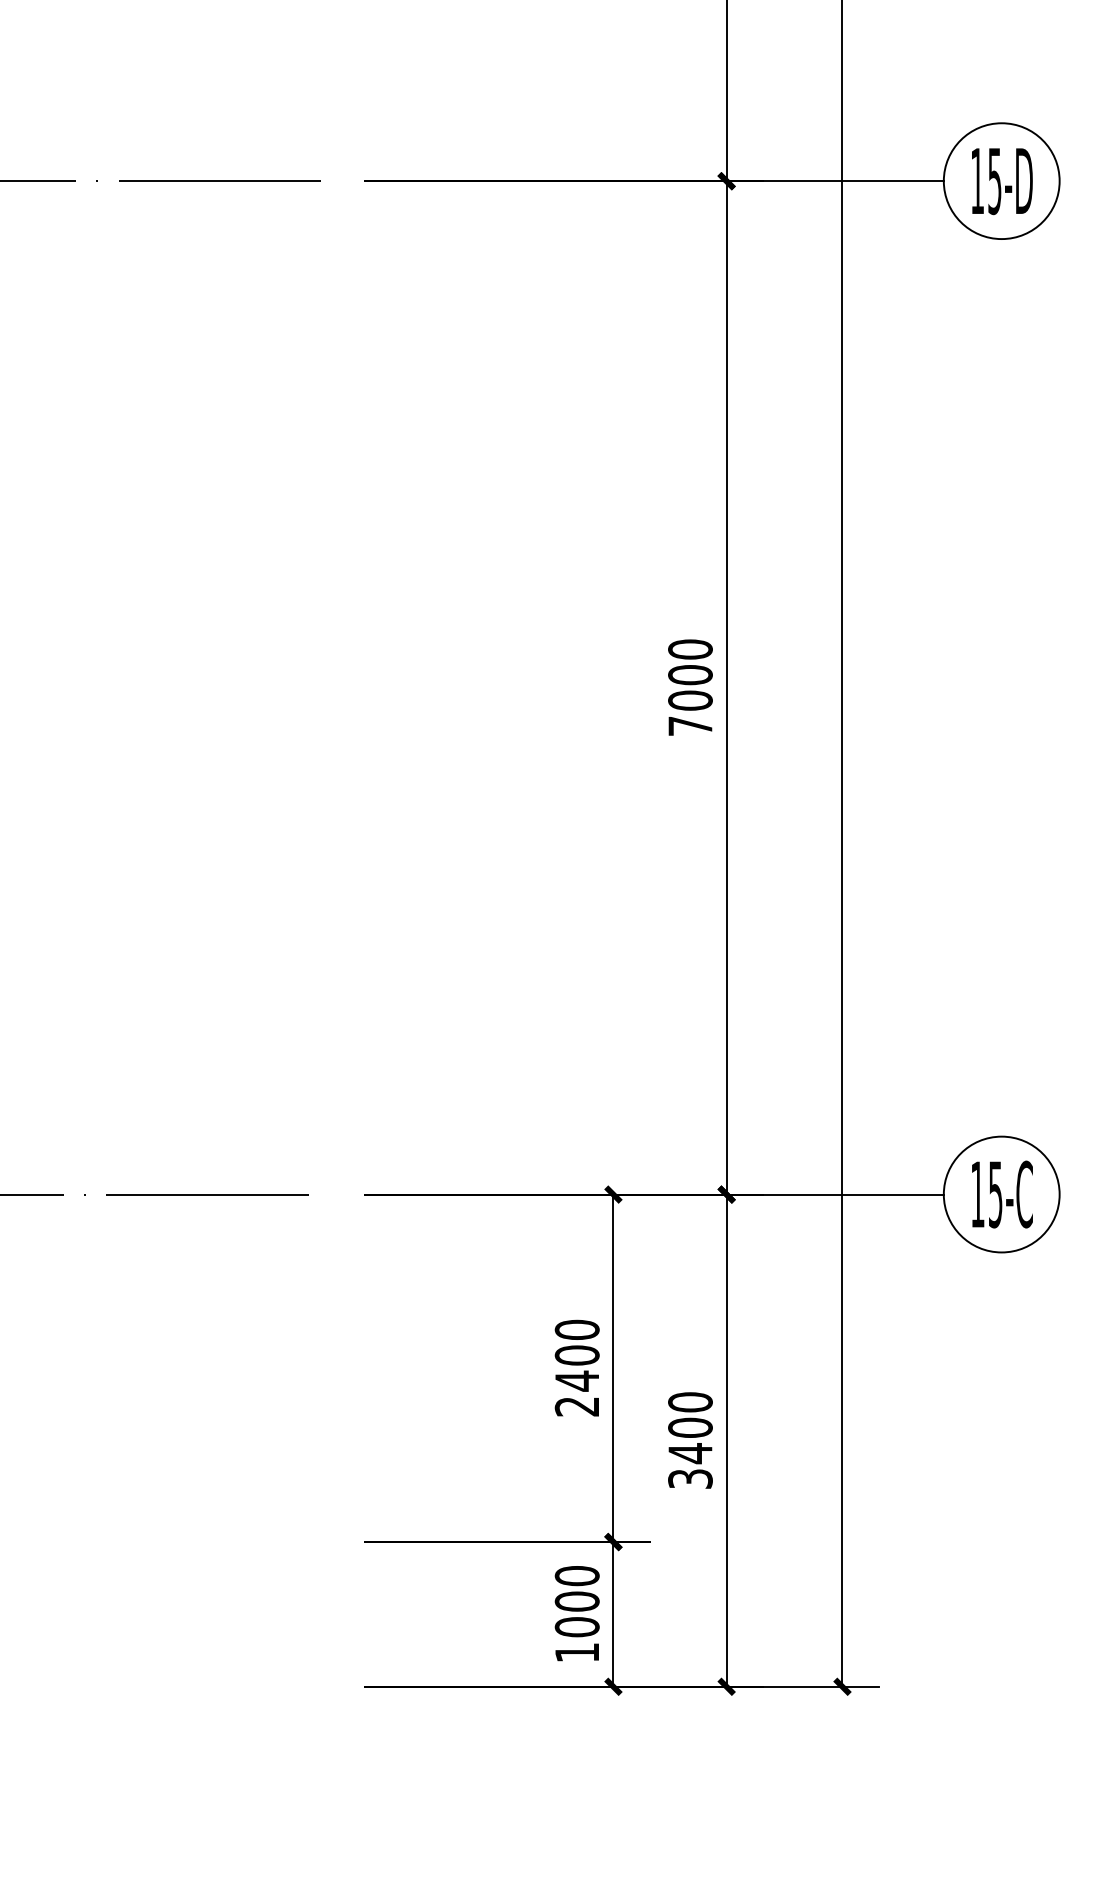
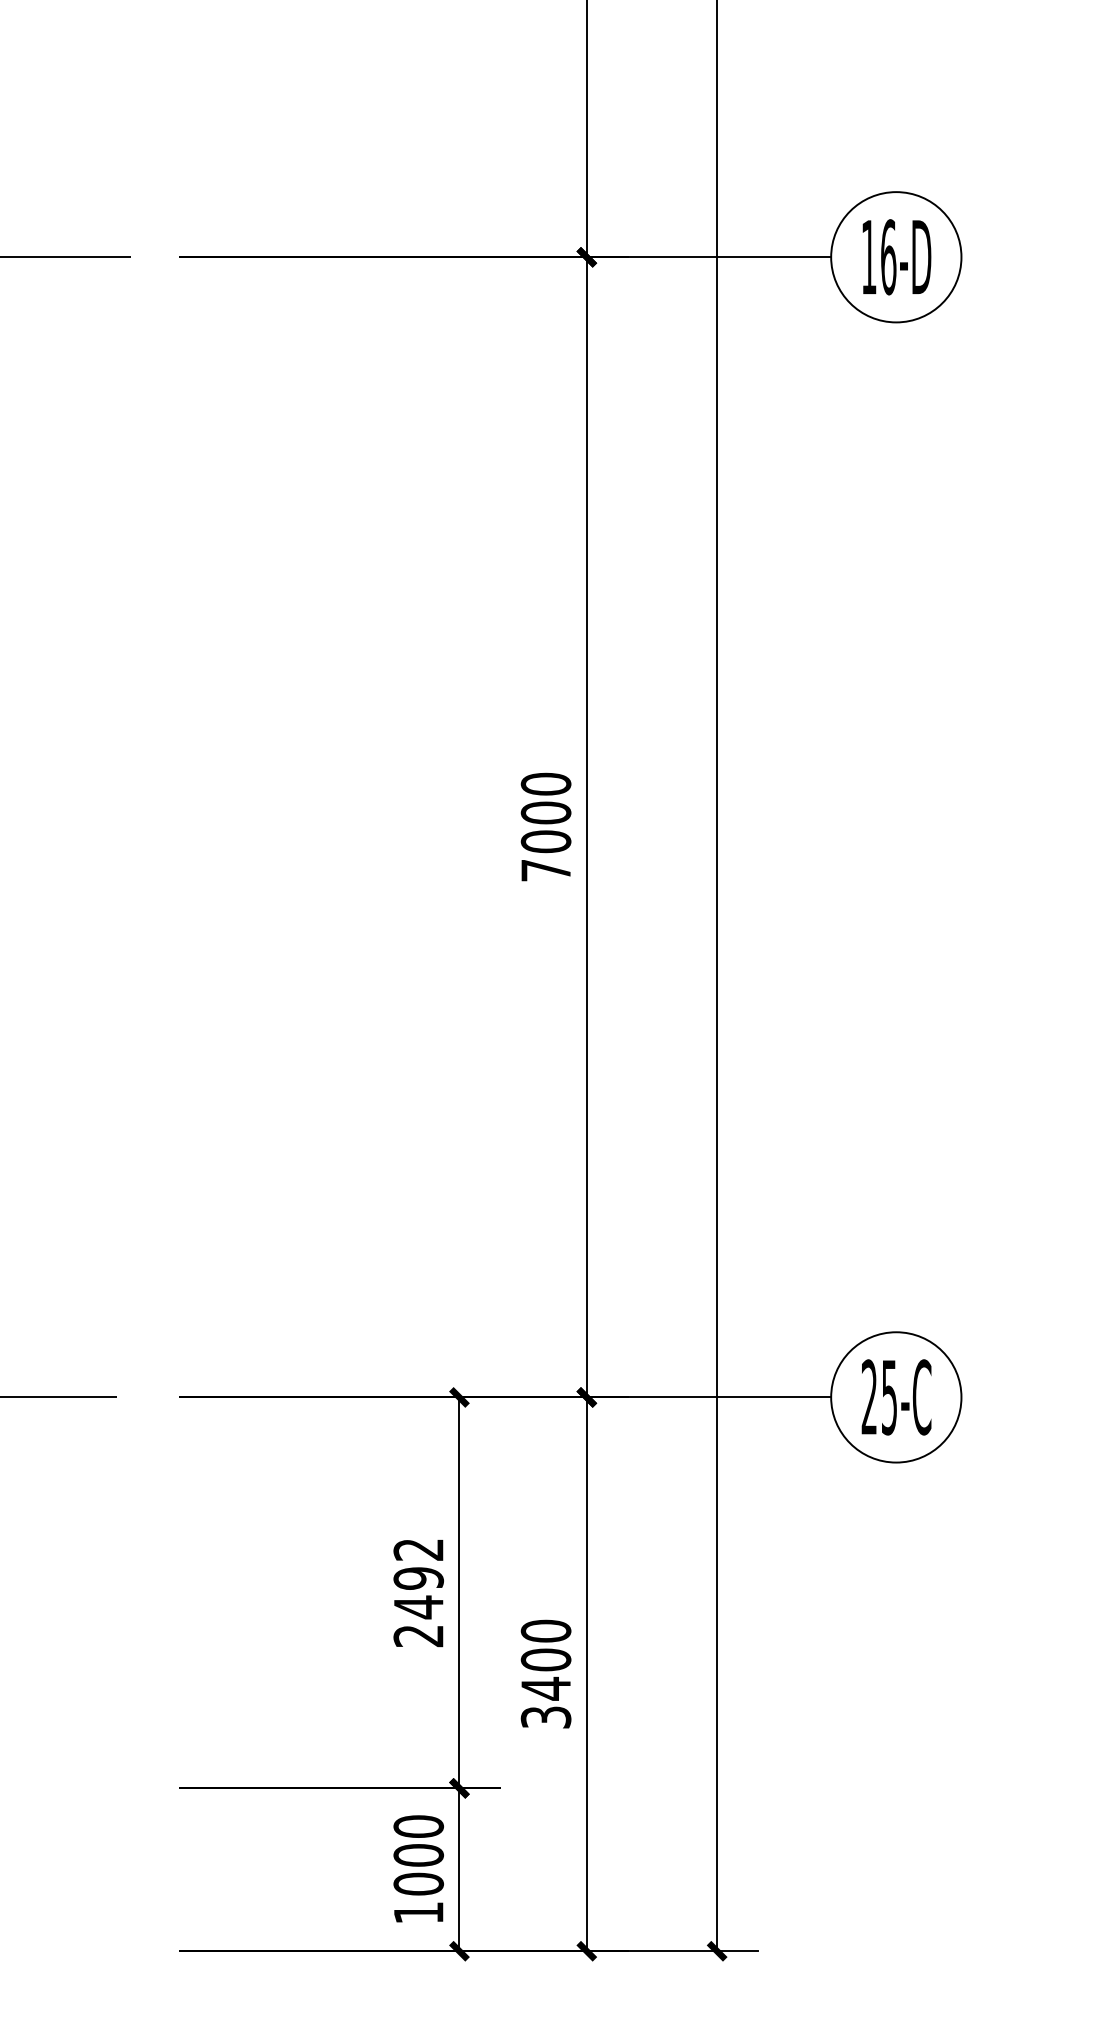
text: (994, 181) -> (888, 257), 15-D -> 16-D
text: (977, 1193) -> (869, 1396), 15-C -> 25-C
text: (576, 1342) -> (417, 1563), 2400 -> 2492

